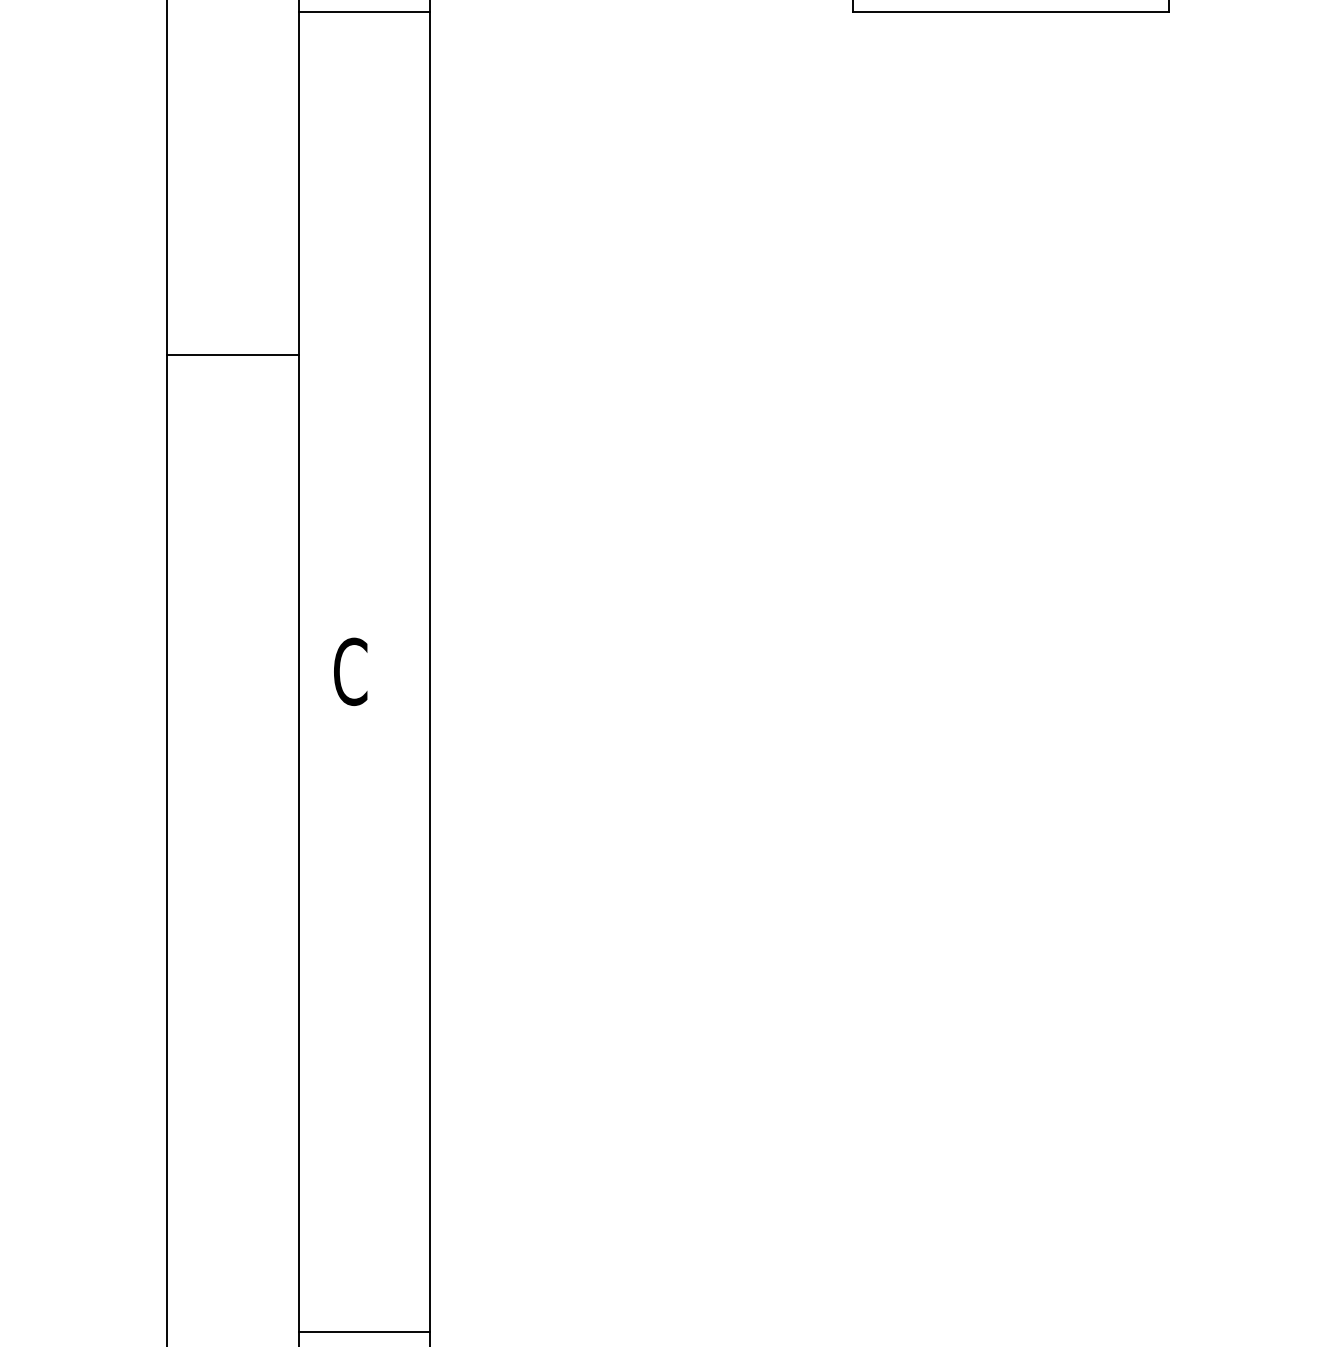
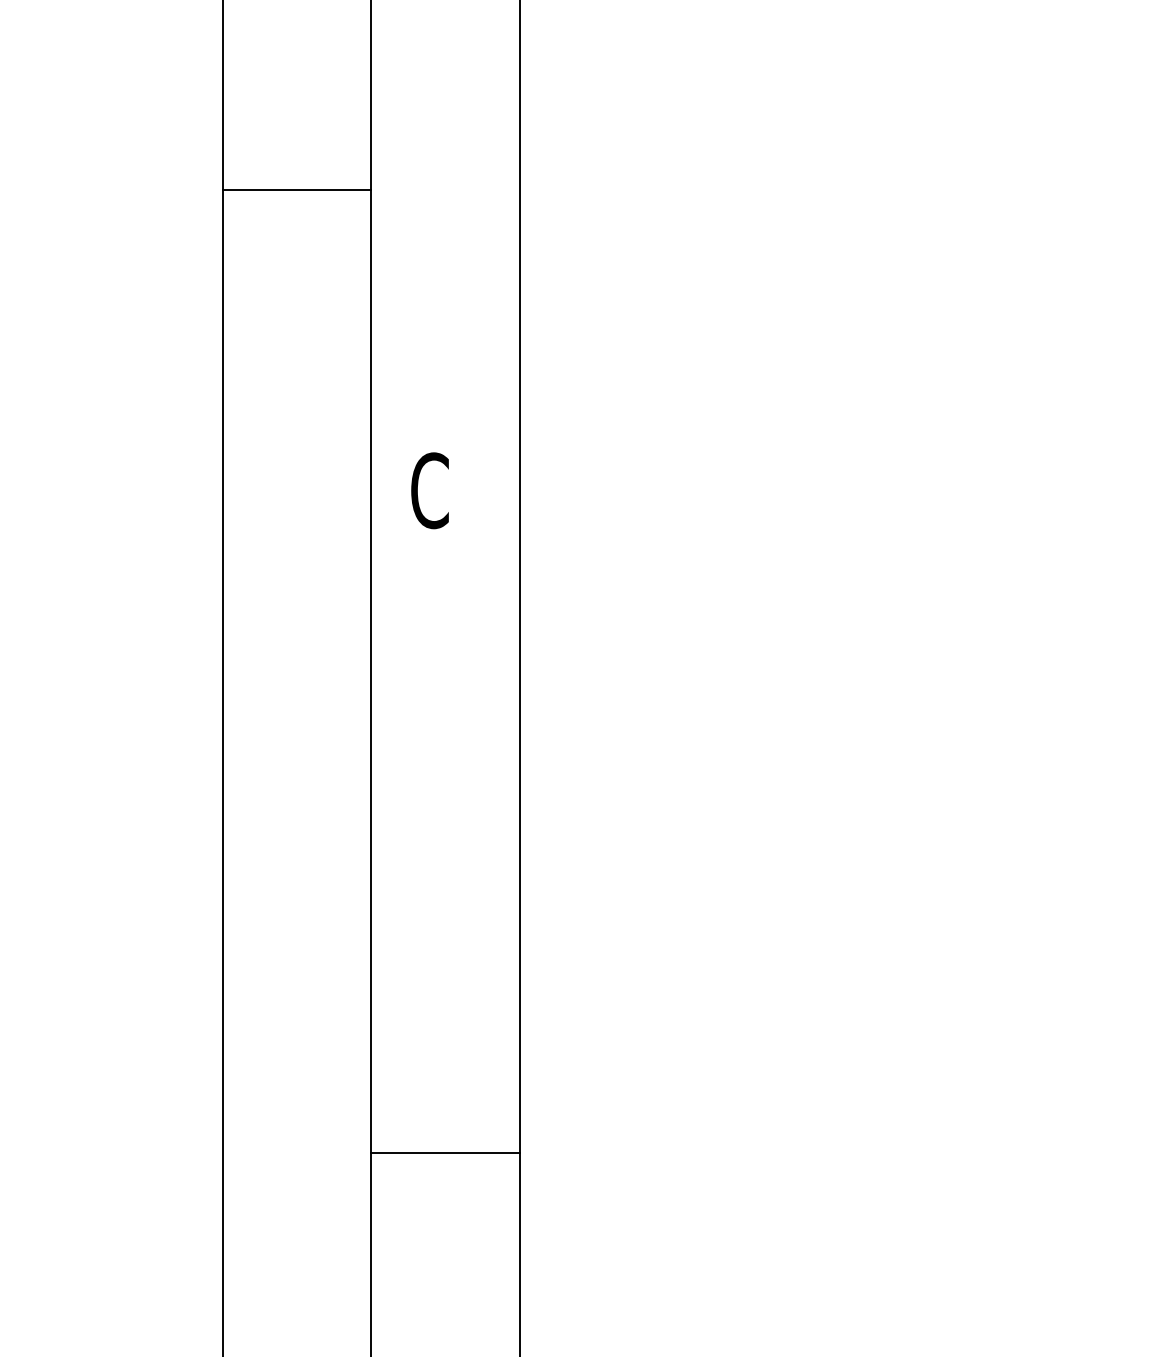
line: (232, 355) -> (297, 190), moved
line: (364, 1331) -> (445, 1152), moved

